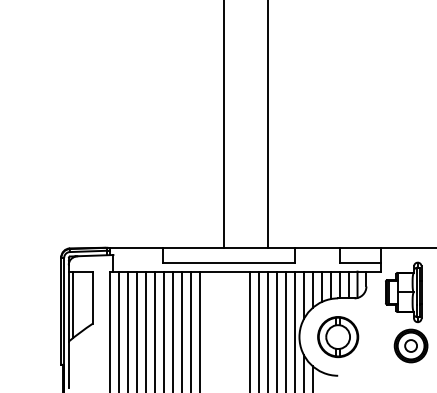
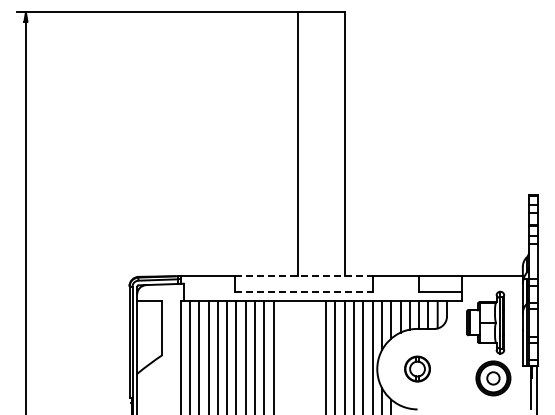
line: (228, 248) -> (303, 276), solid -> dashed
line: (228, 263) -> (303, 292), solid -> dashed
line: (72, 304) -> (141, 335), removed
part: (338, 336) -> (417, 368), size x0.6

